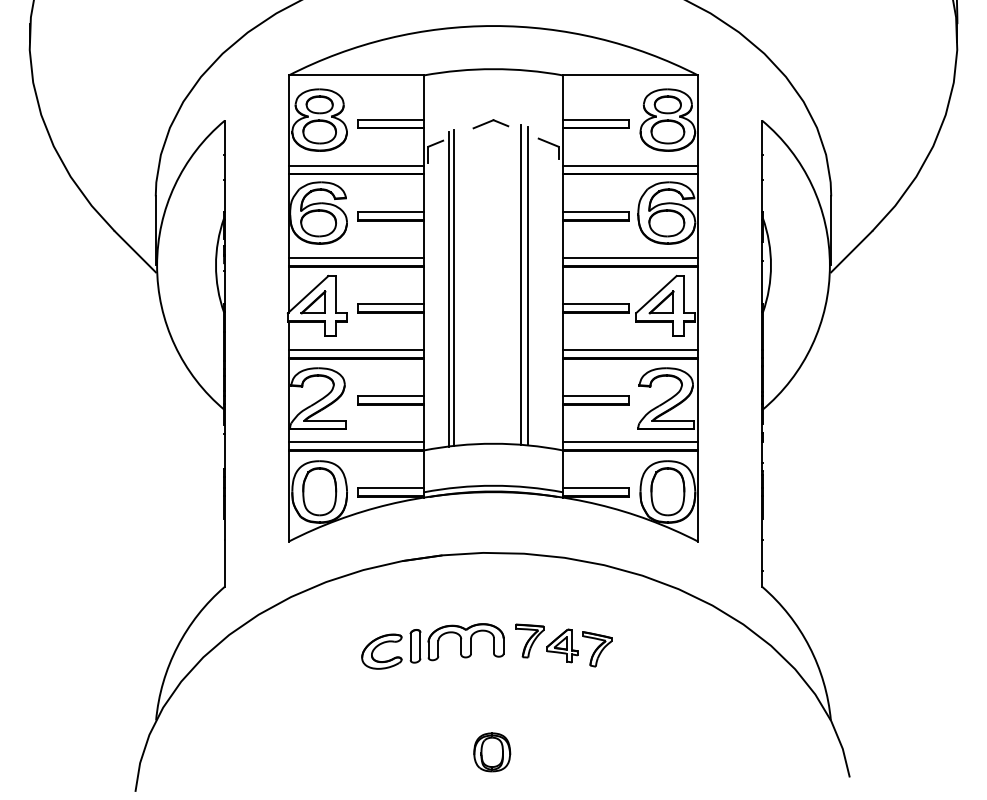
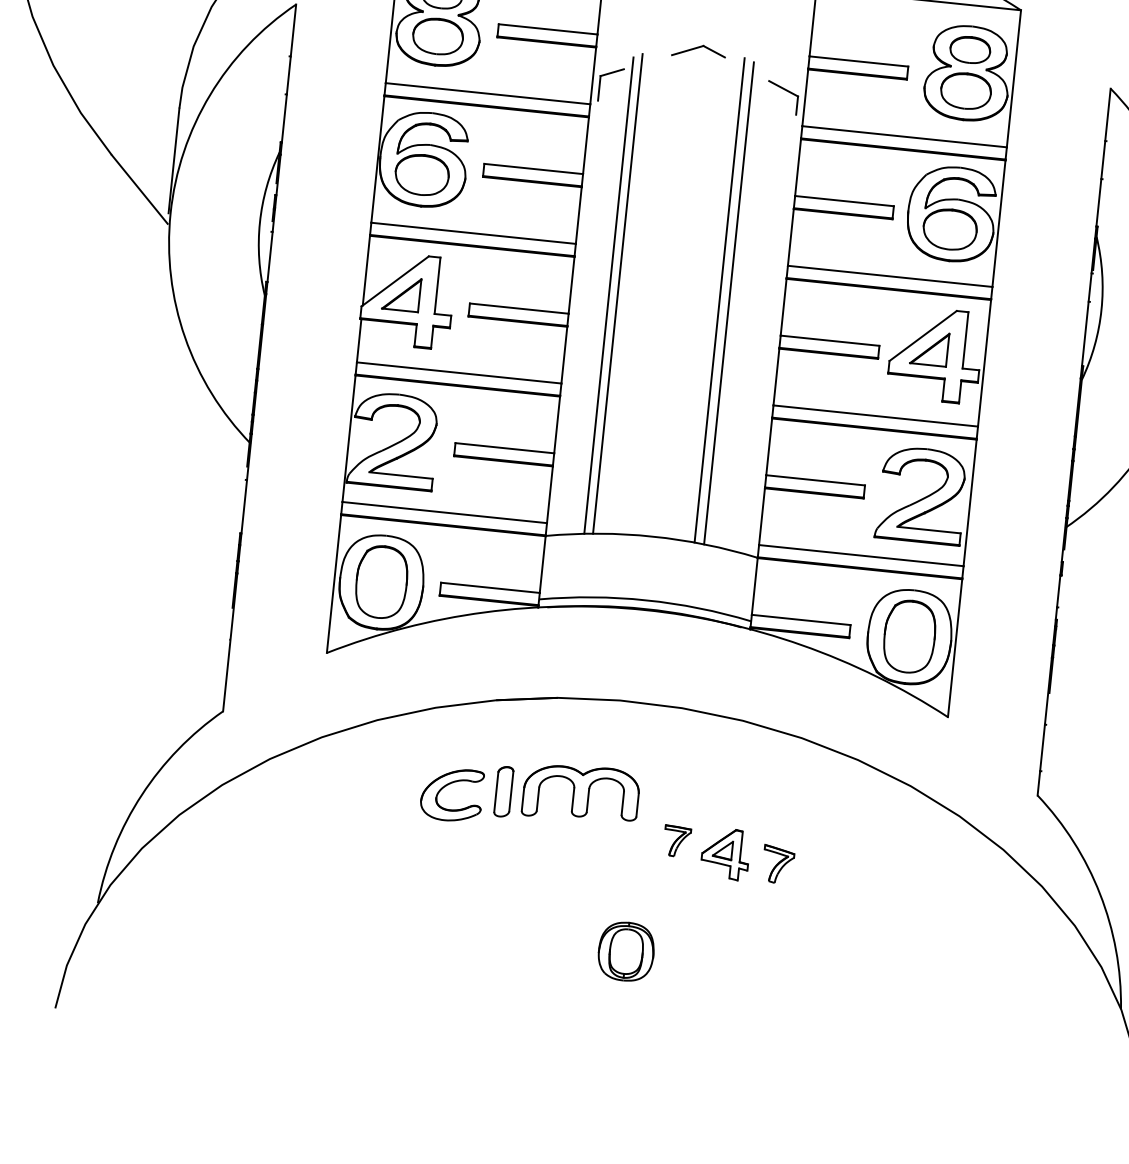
part: (529, 640) -> (676, 840), size x0.6
part: (432, 646) -> (529, 794), moved
part: (597, 649) -> (778, 864), size x0.7
part: (492, 752) -> (626, 951), moved

